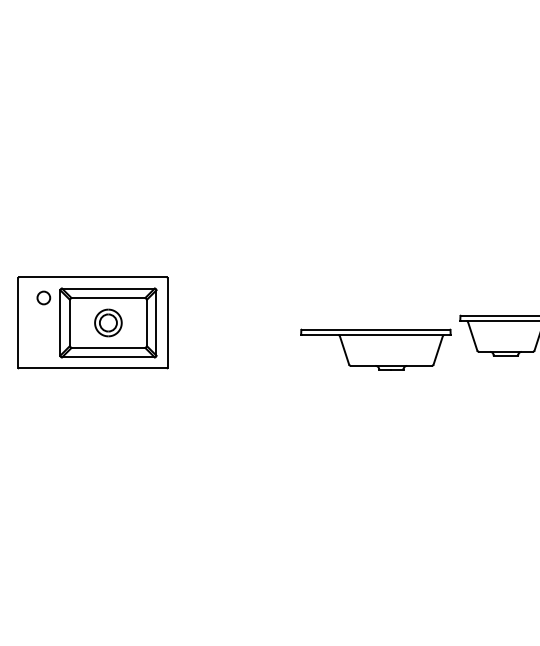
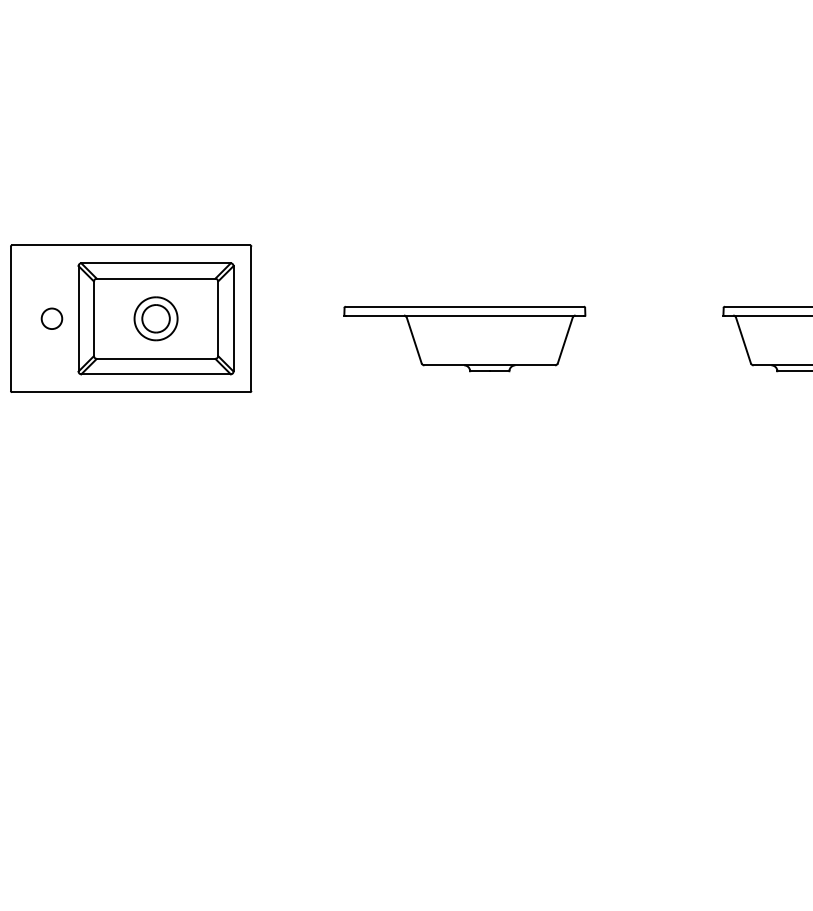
circle: (43, 297) -> (51, 318), moved
part: (375, 349) -> (464, 338), moved

